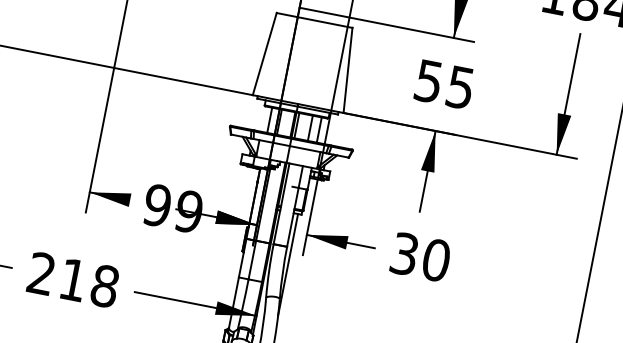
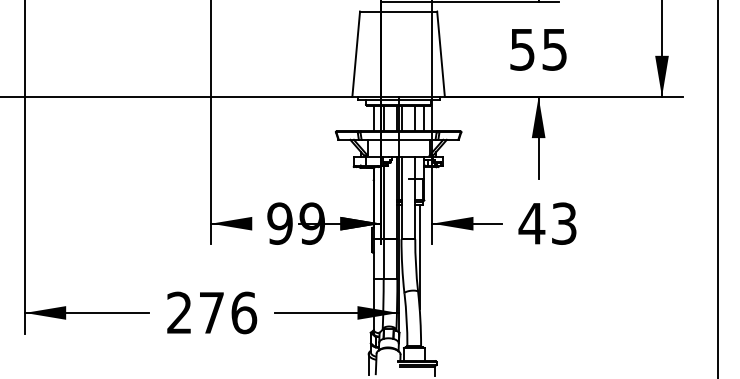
text: (419, 256) -> (547, 223), 30 -> 43
text: (89, 282) -> (228, 312), 218 -> 276

